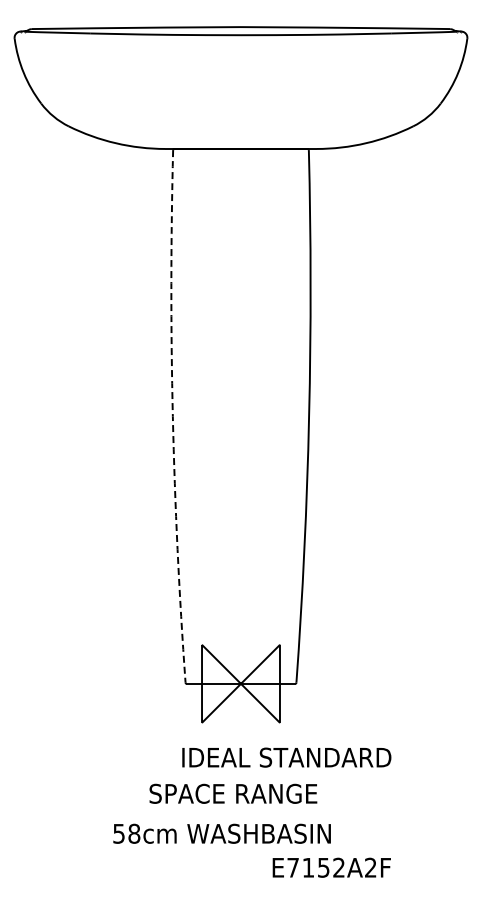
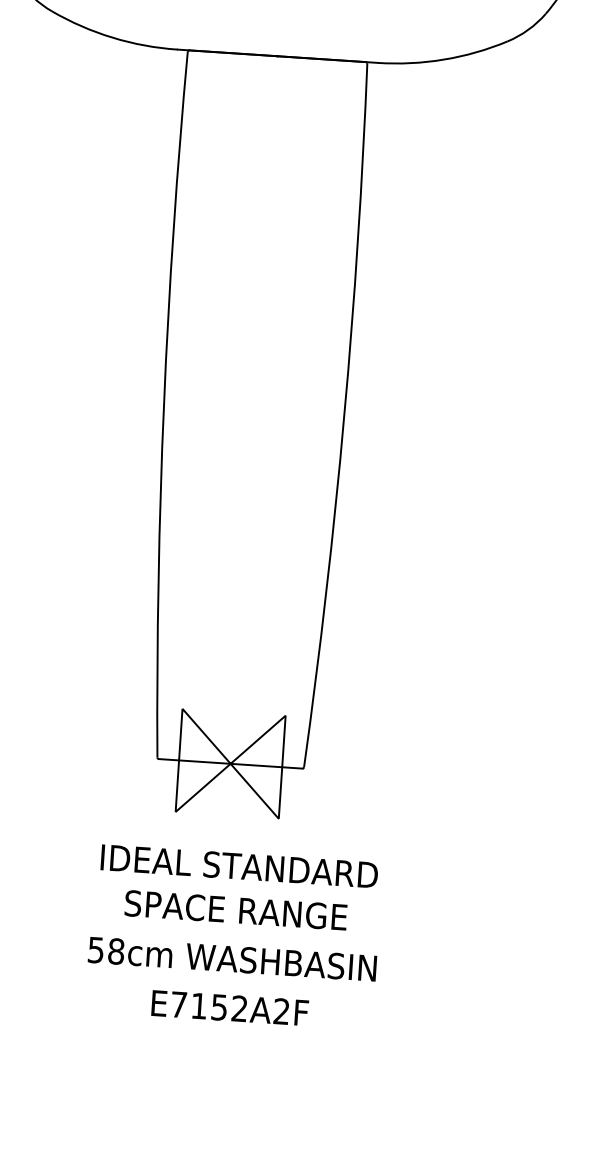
arc: (172, 416) -> (163, 404), dashed -> solid
text: (286, 757) -> (239, 866), moved
text: (233, 793) -> (236, 909), moved
text: (221, 833) -> (231, 958), moved
text: (331, 867) -> (229, 1007), moved

